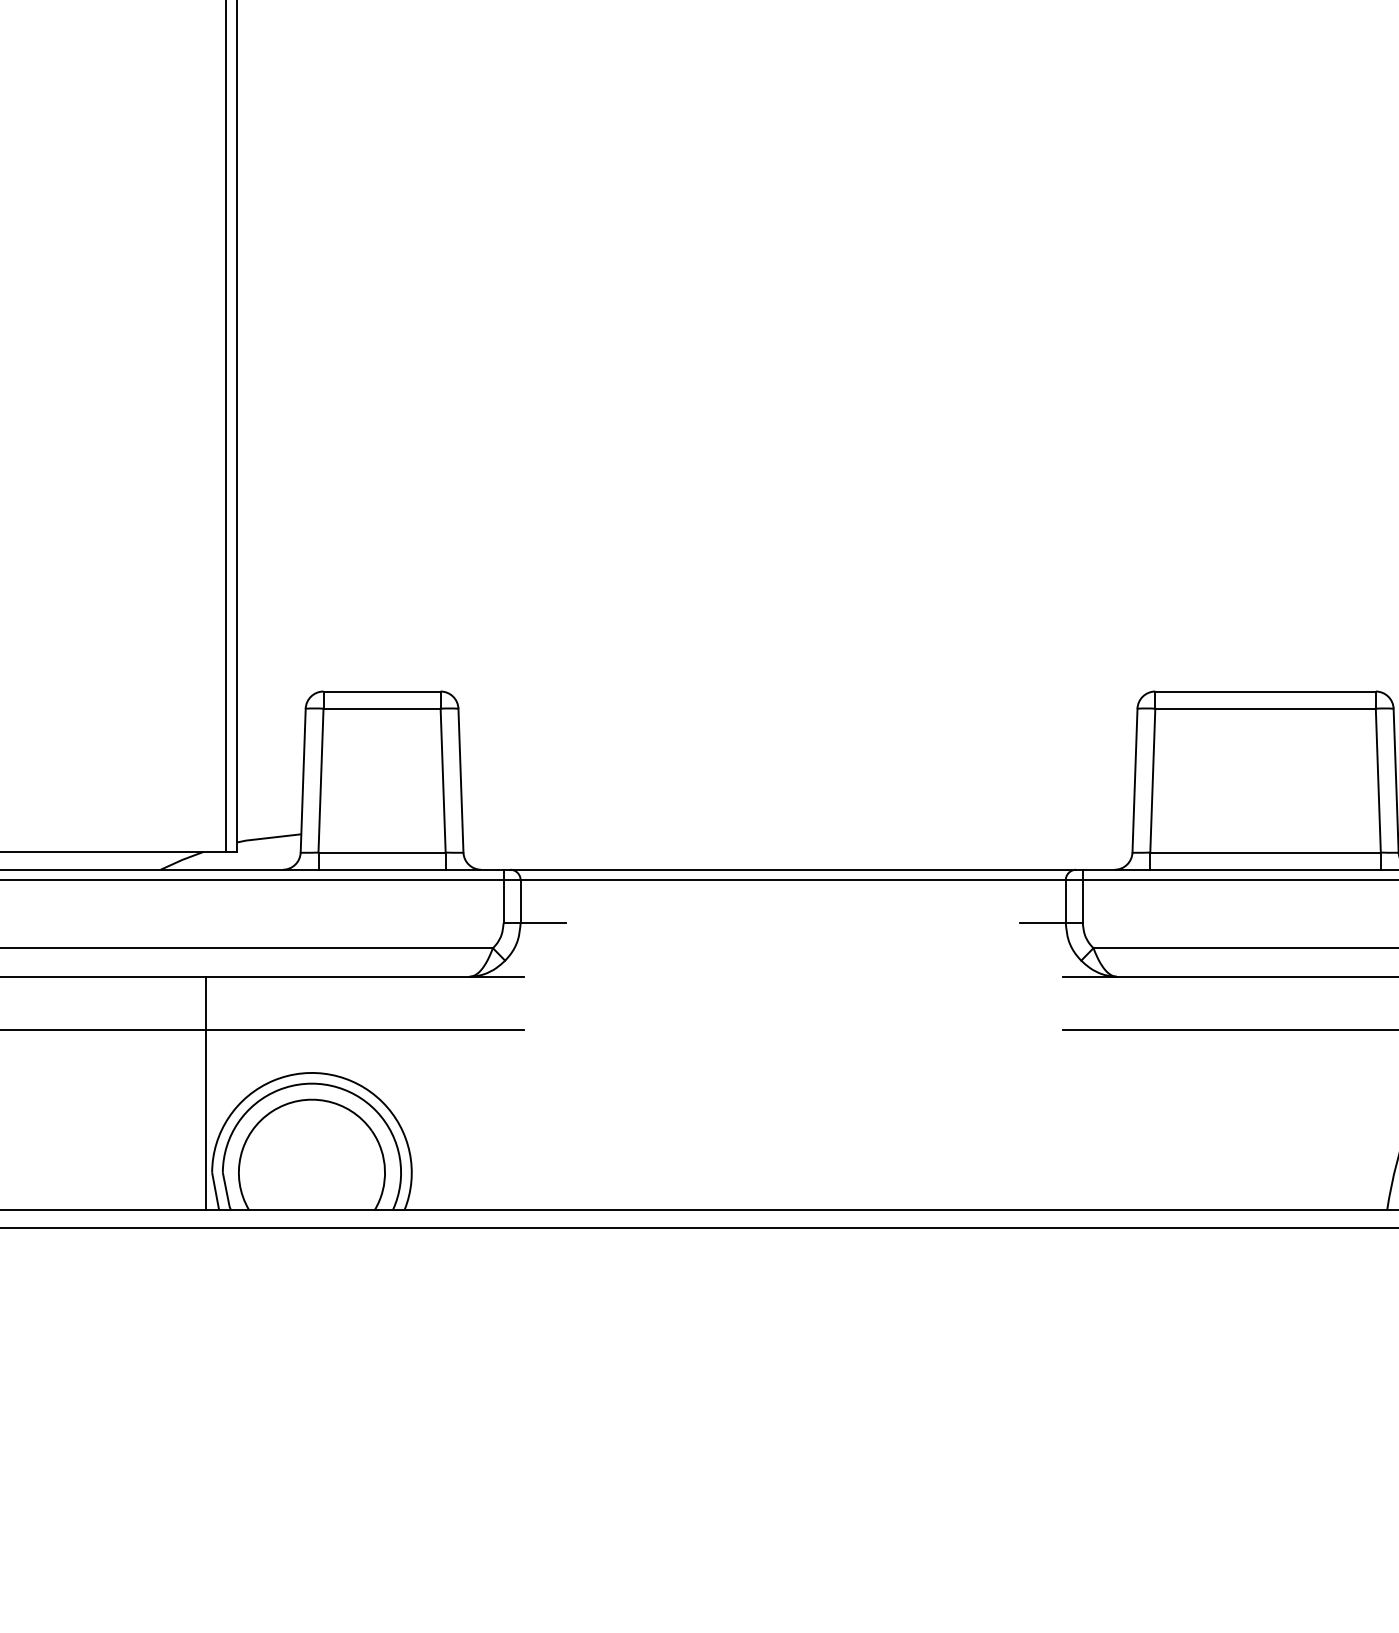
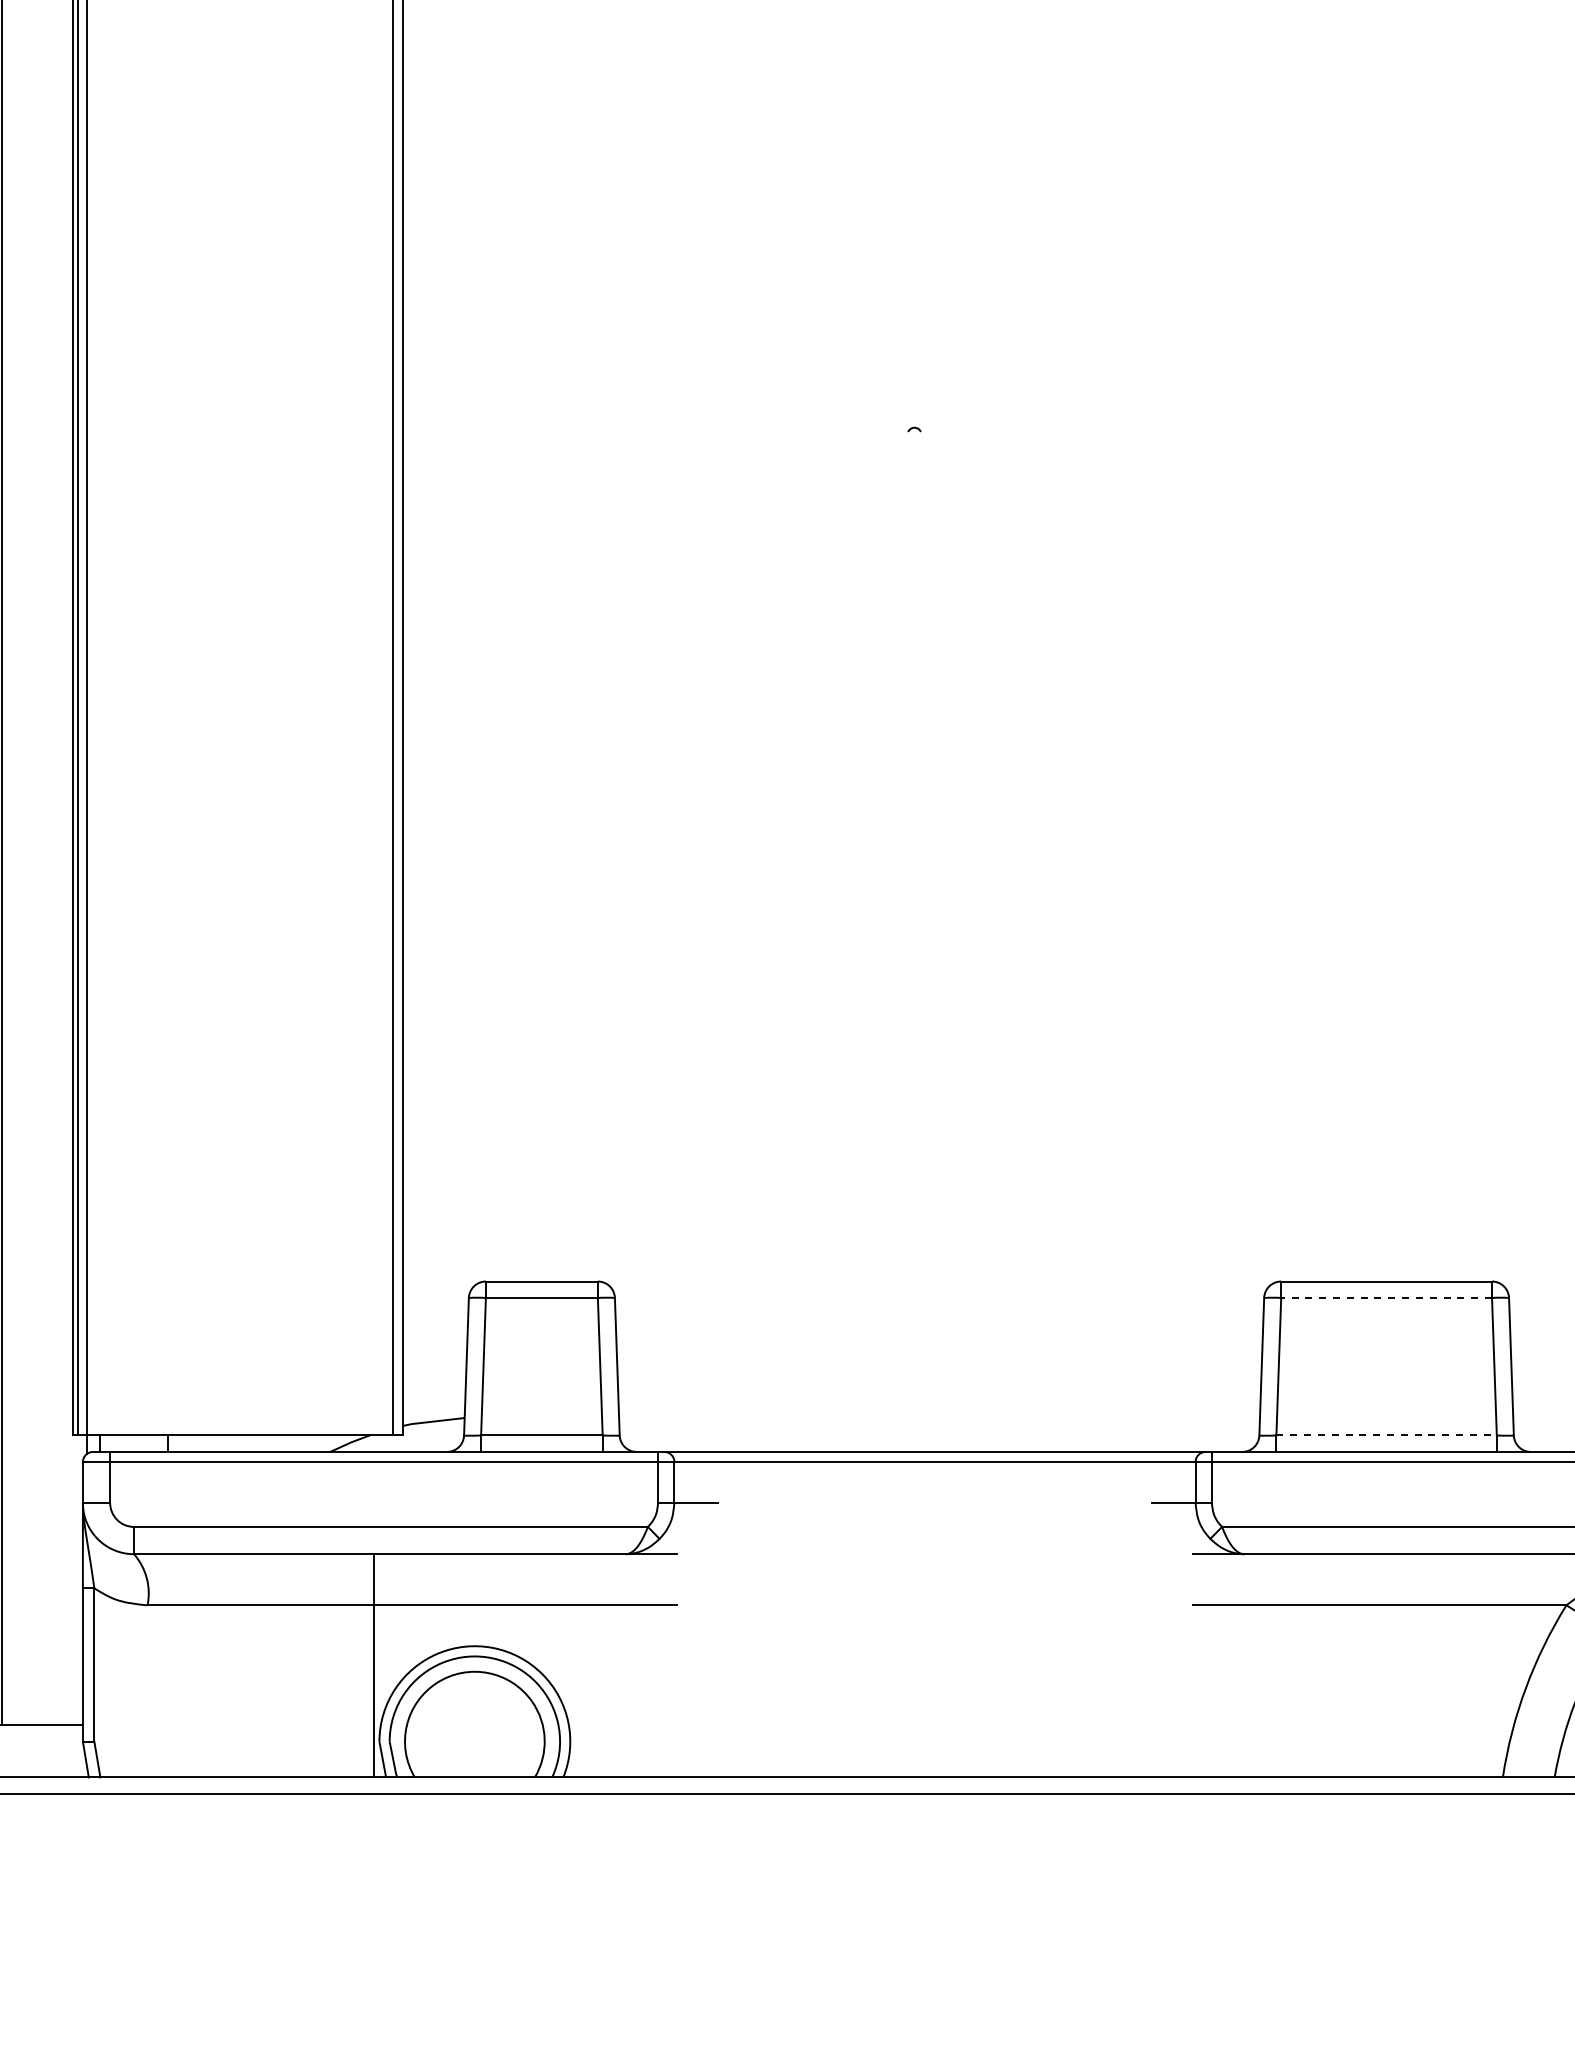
line: (1265, 708) -> (1386, 1297), solid -> dashed
line: (1266, 852) -> (1387, 1435), solid -> dashed

